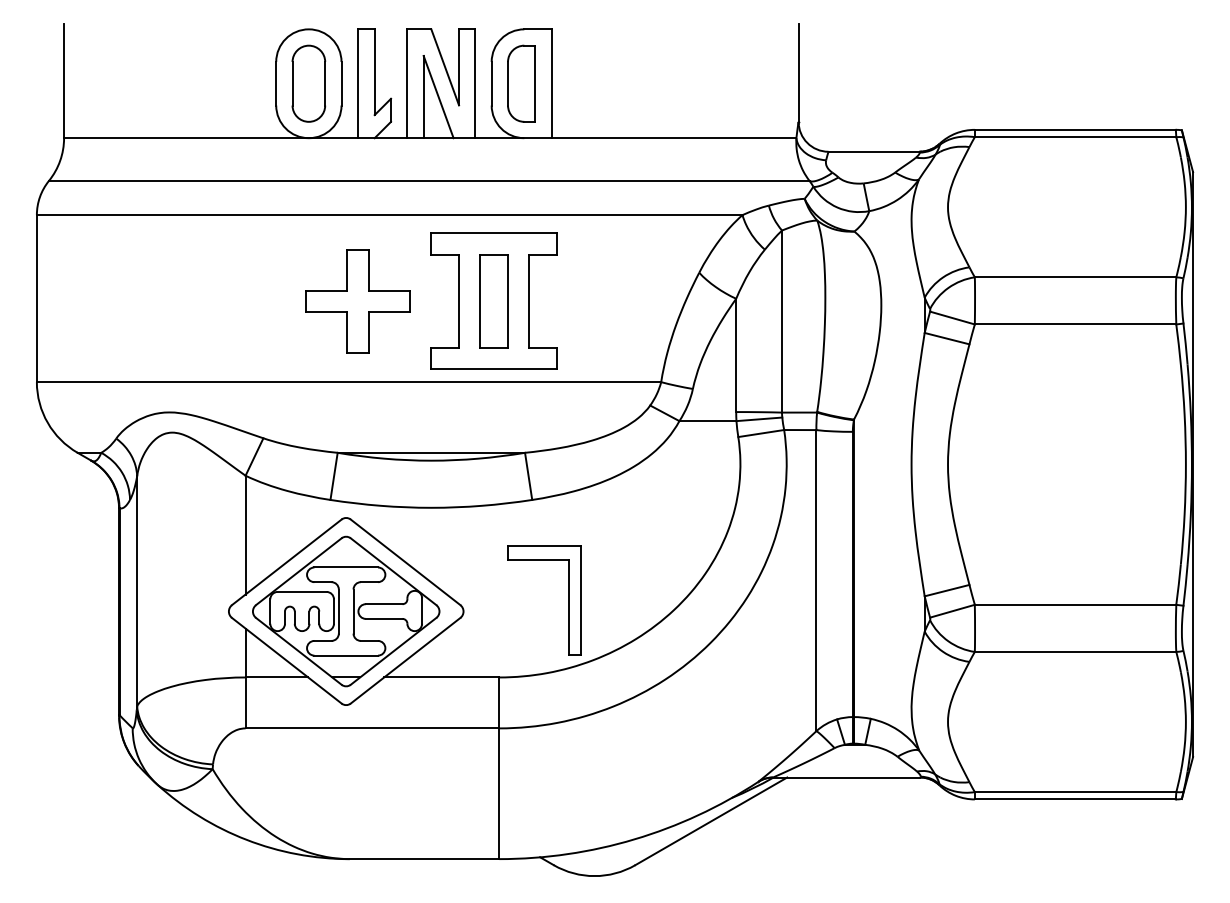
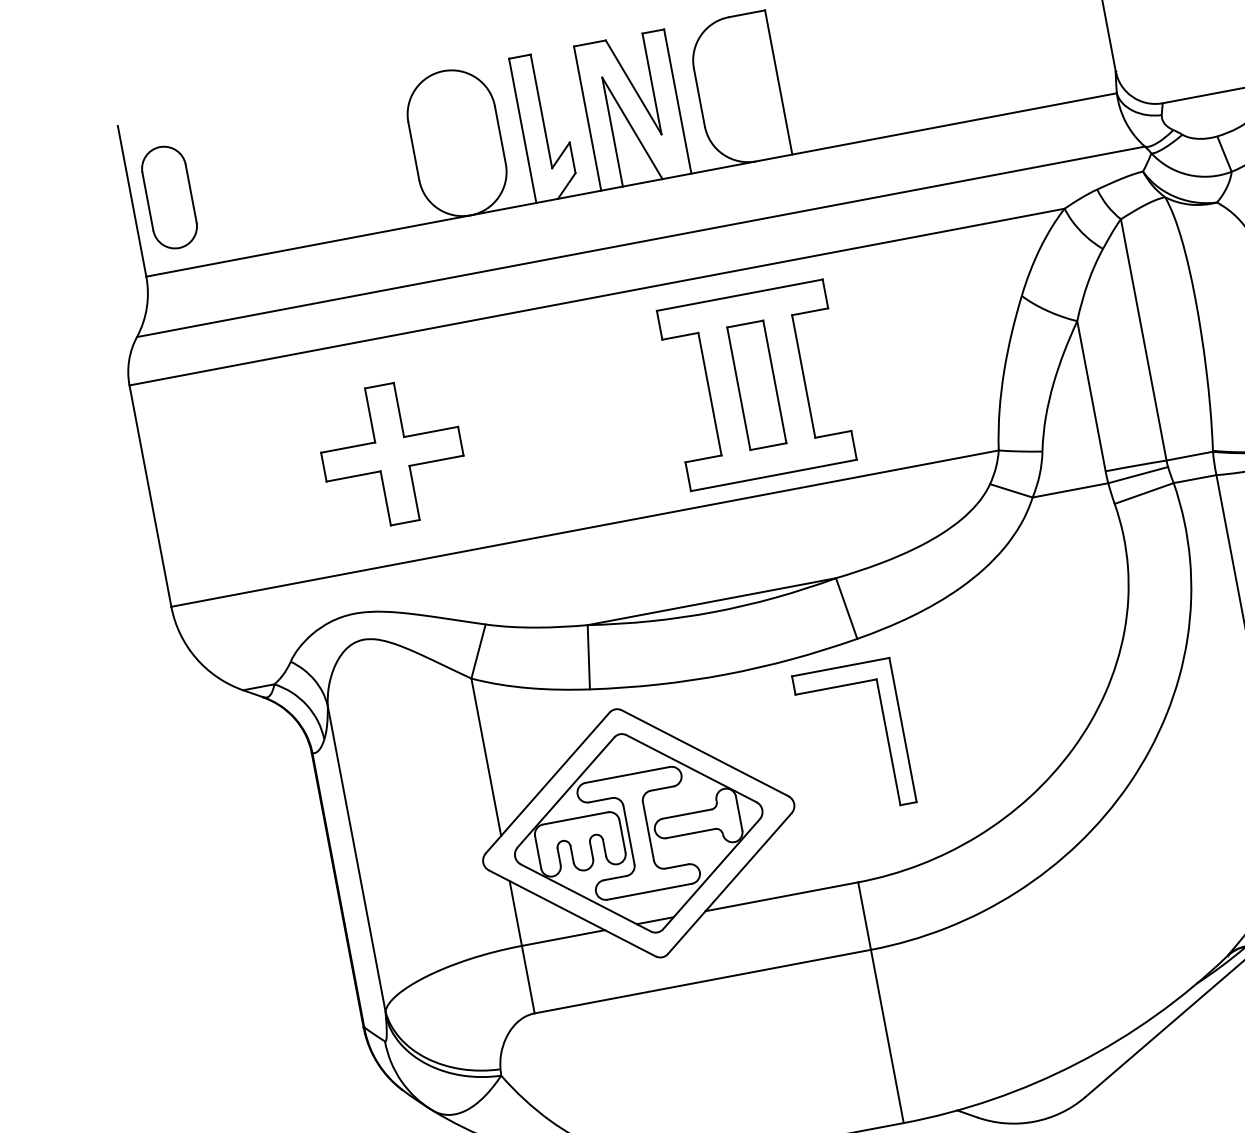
part: (308, 83) -> (168, 197), moved
part: (521, 83) -> (738, 89), removed
part: (357, 301) -> (391, 454), moved
part: (568, 600) -> (886, 732), moved

